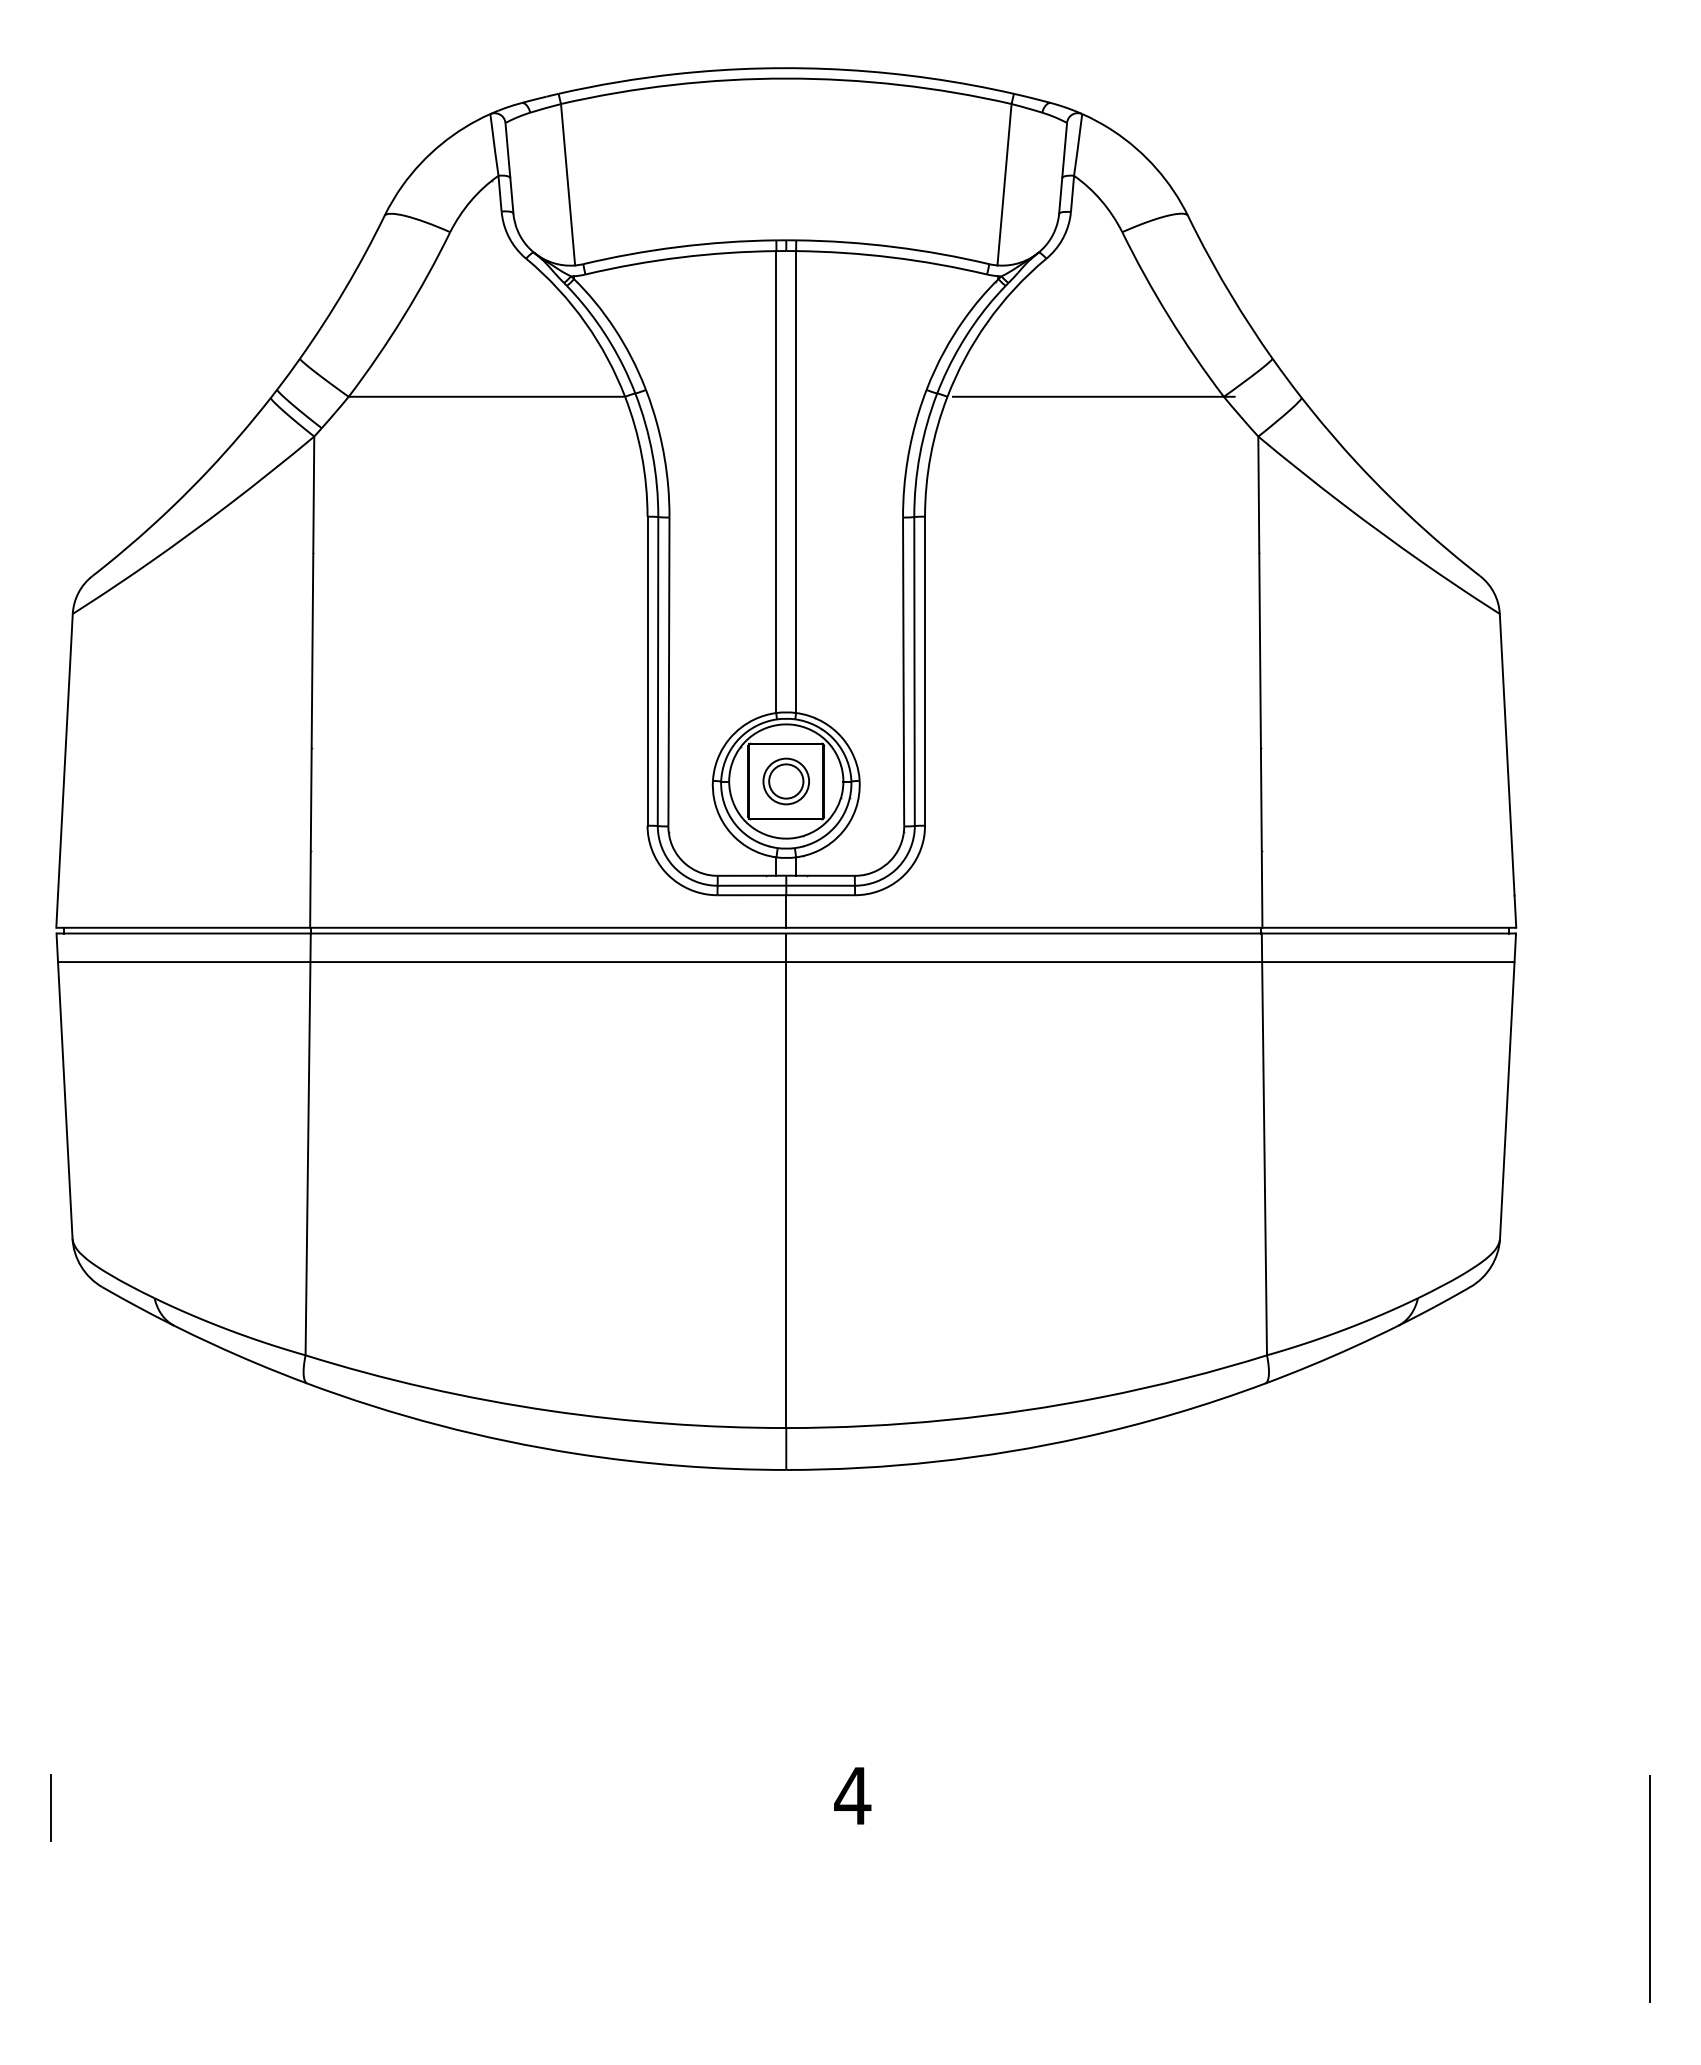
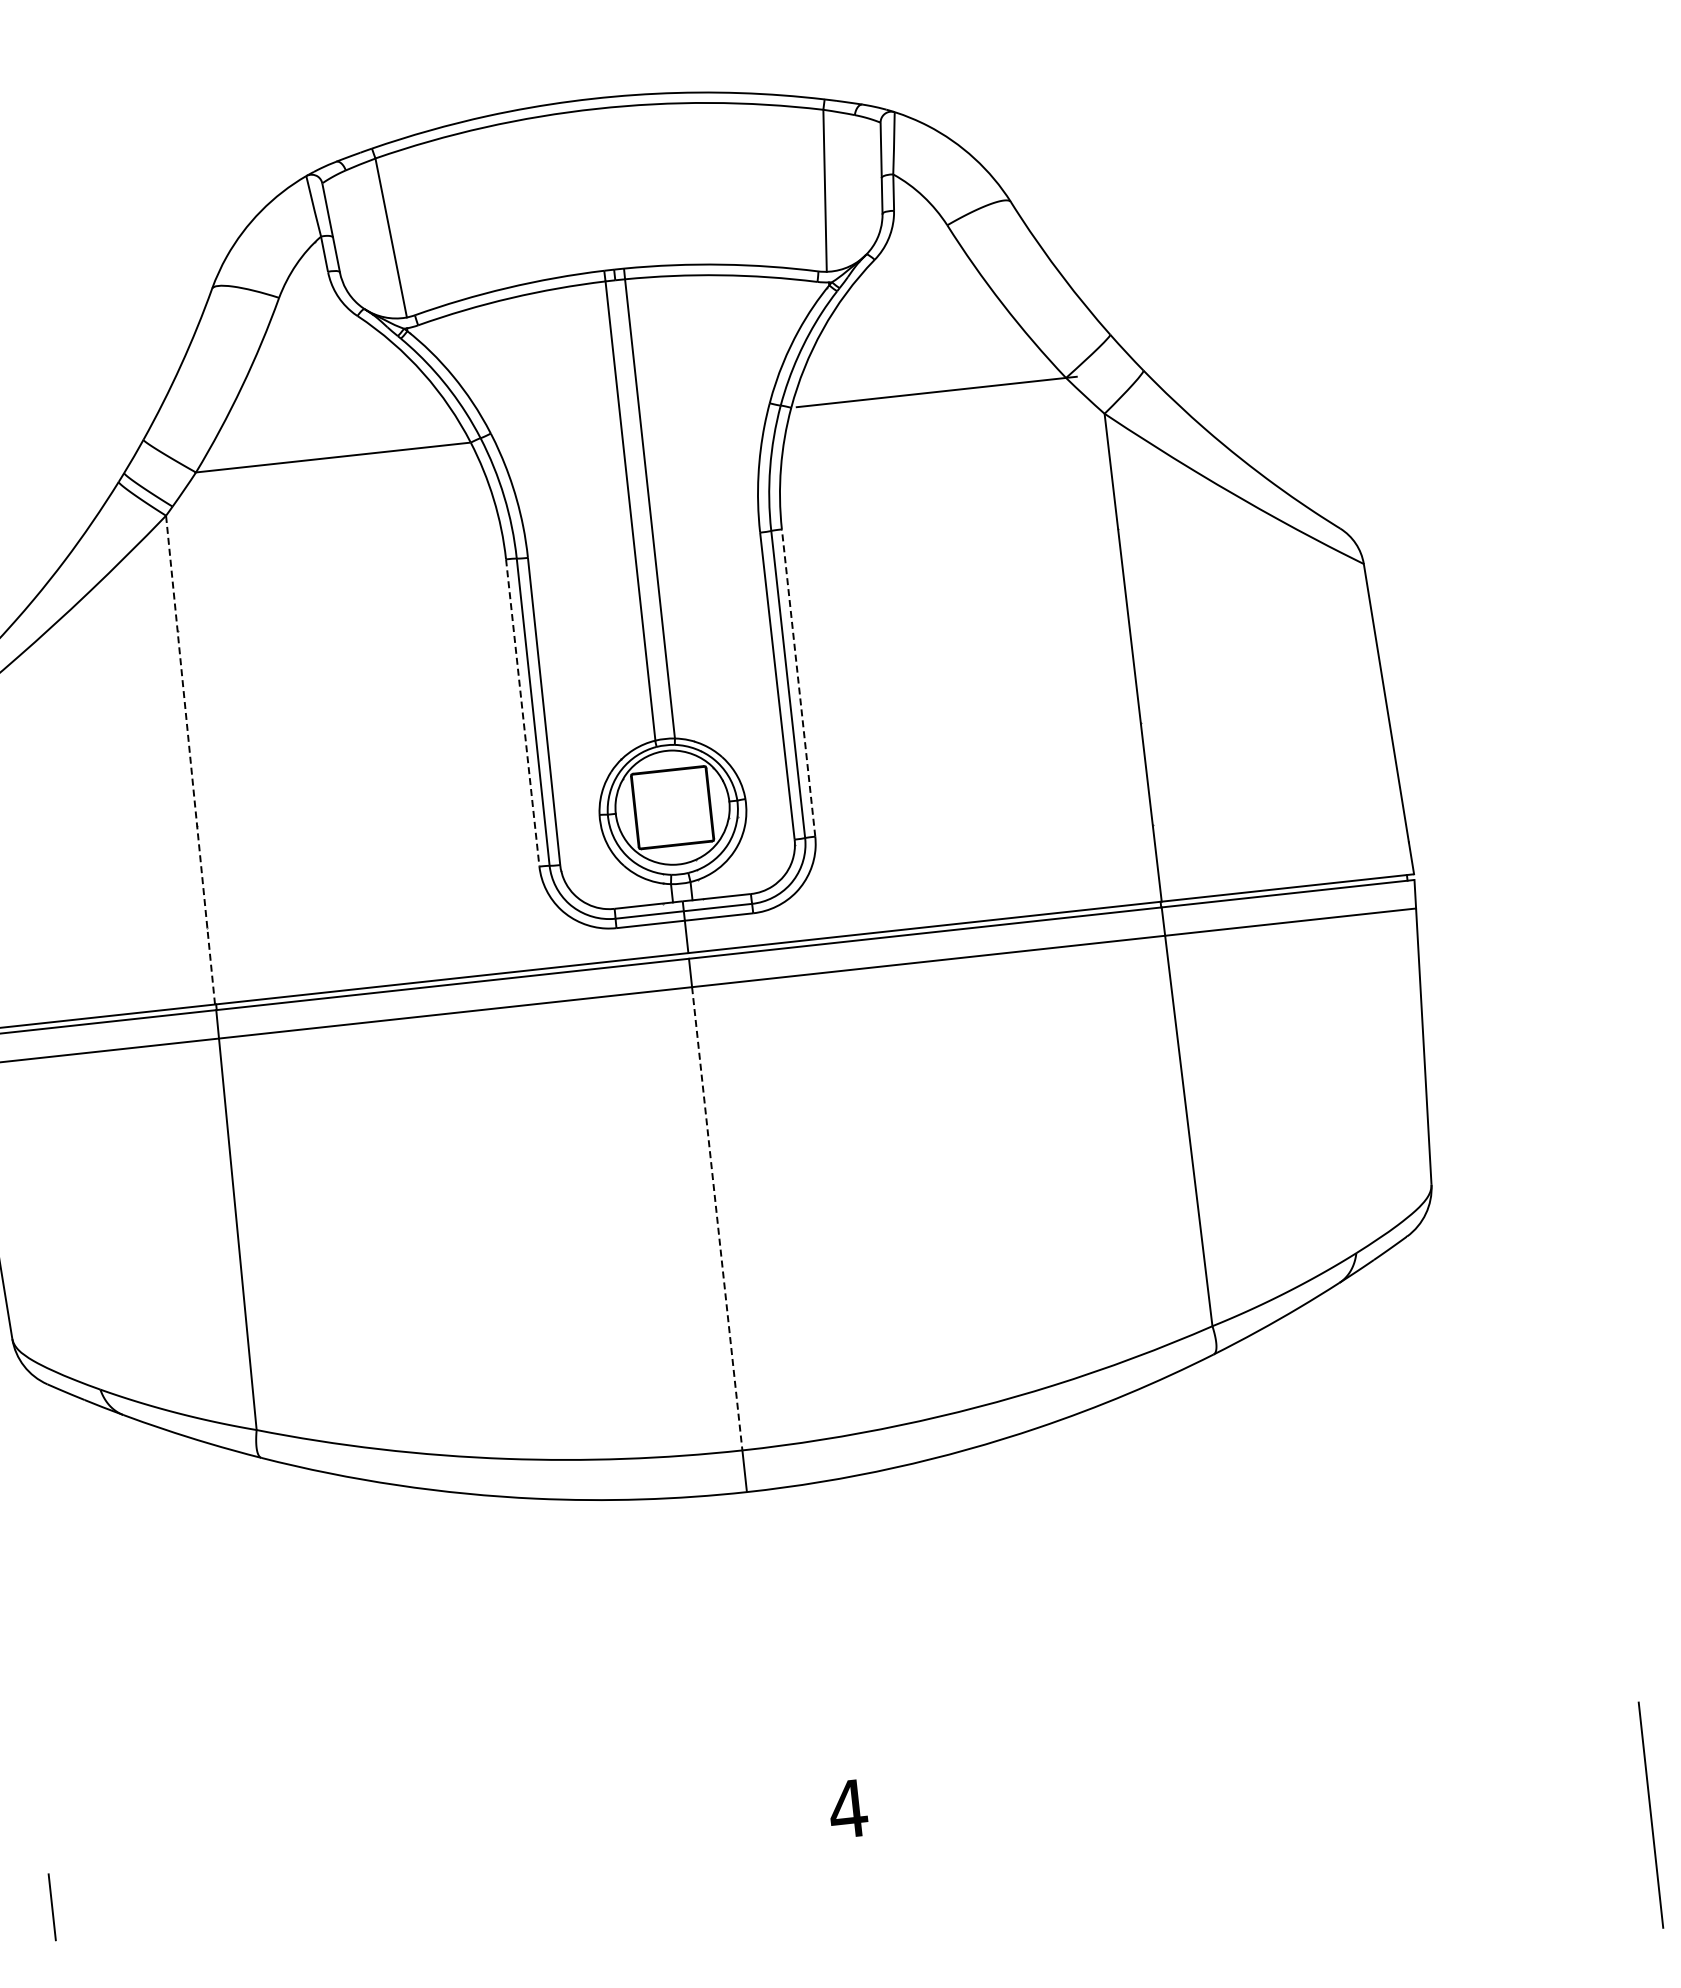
line: (647, 671) -> (522, 713), solid -> dashed
line: (925, 671) -> (799, 683), solid -> dashed
line: (312, 682) -> (190, 760), solid -> dashed
part: (785, 781) -> (671, 807), removed
line: (786, 1195) -> (717, 1219), solid -> dashed

